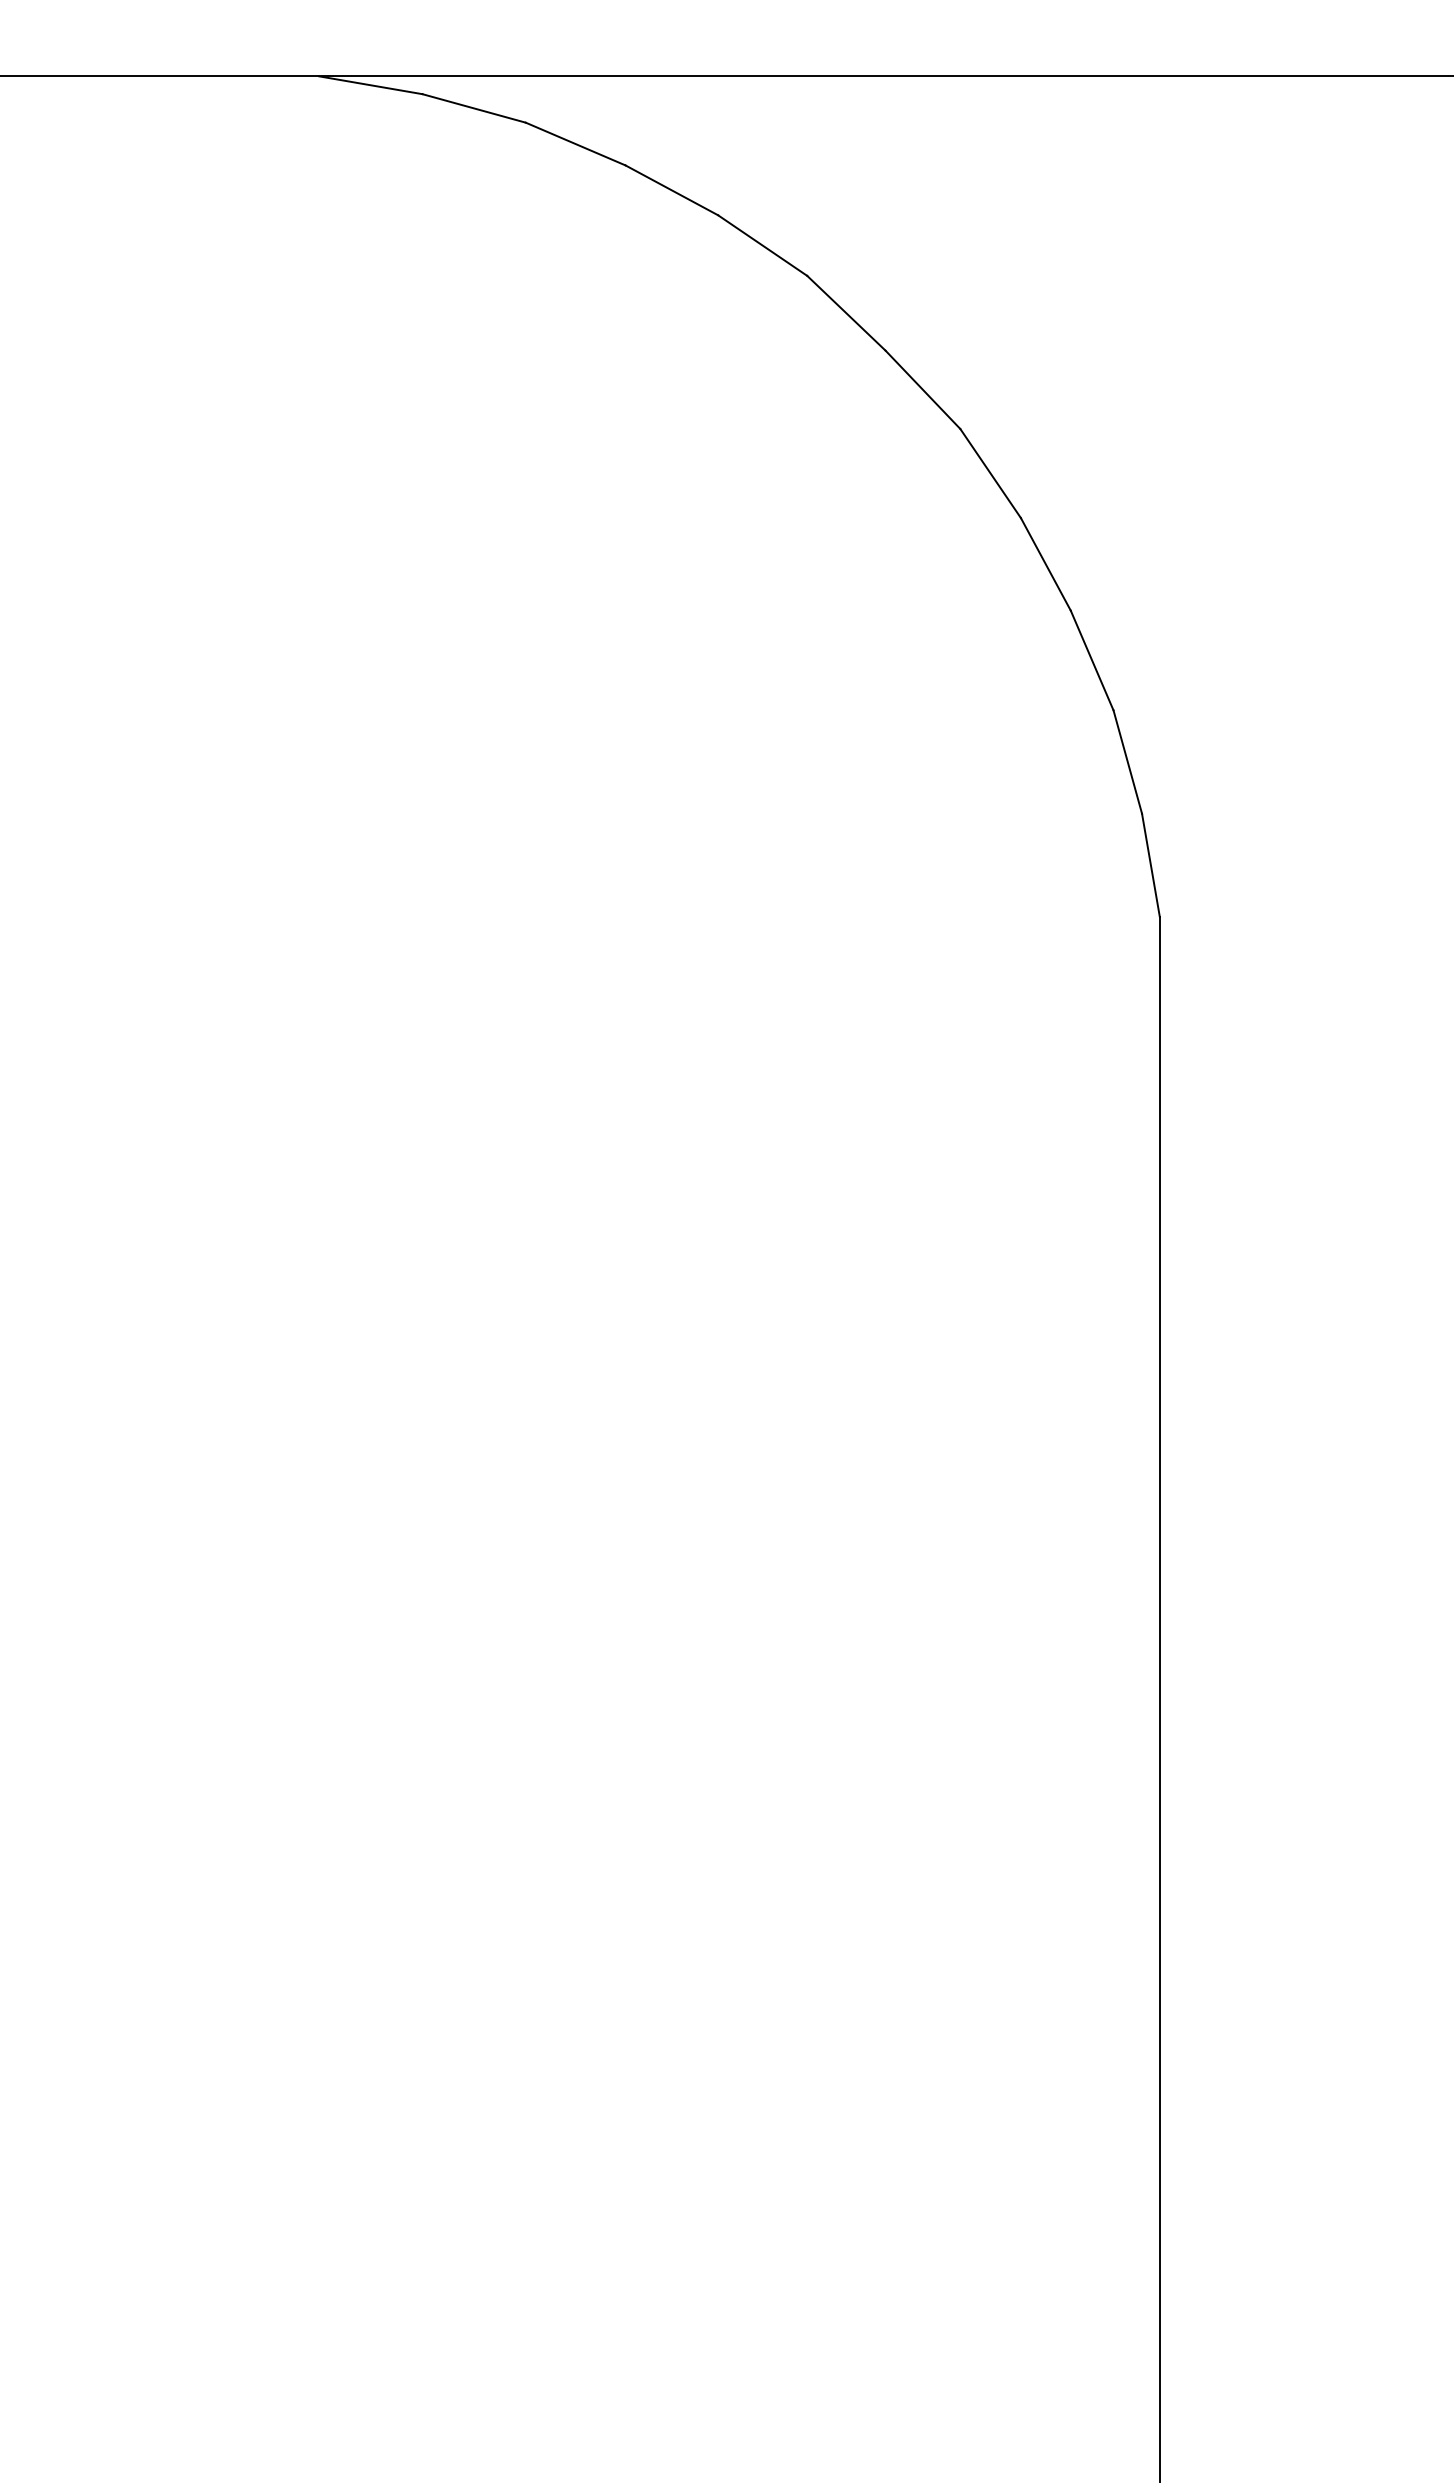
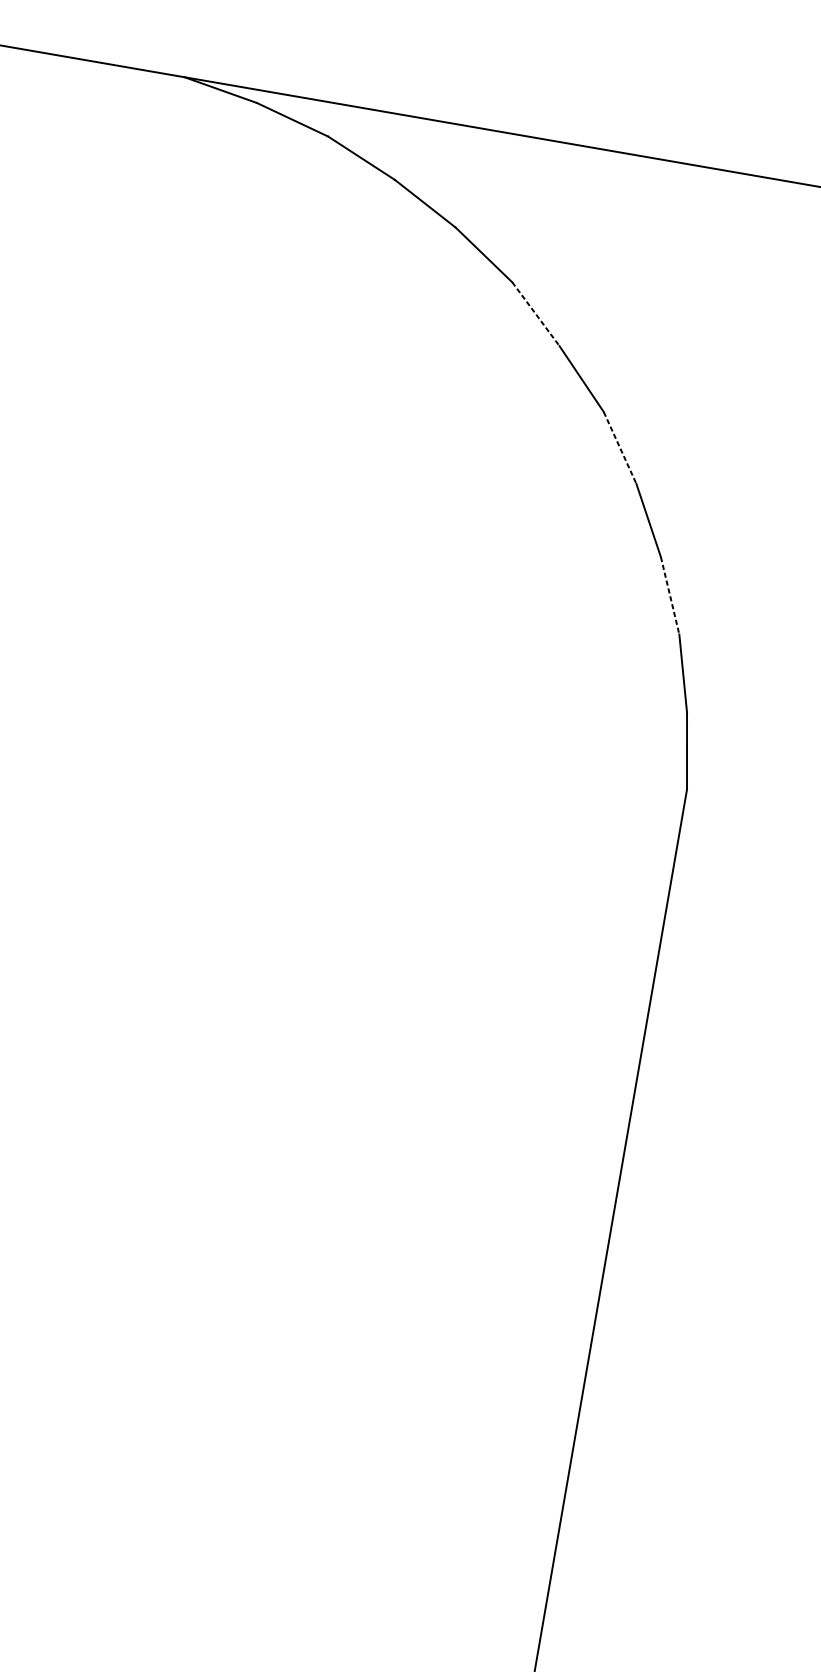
line: (846, 313) -> (535, 314), solid -> dashed
line: (990, 473) -> (620, 447), solid -> dashed
line: (1092, 661) -> (670, 596), solid -> dashed

